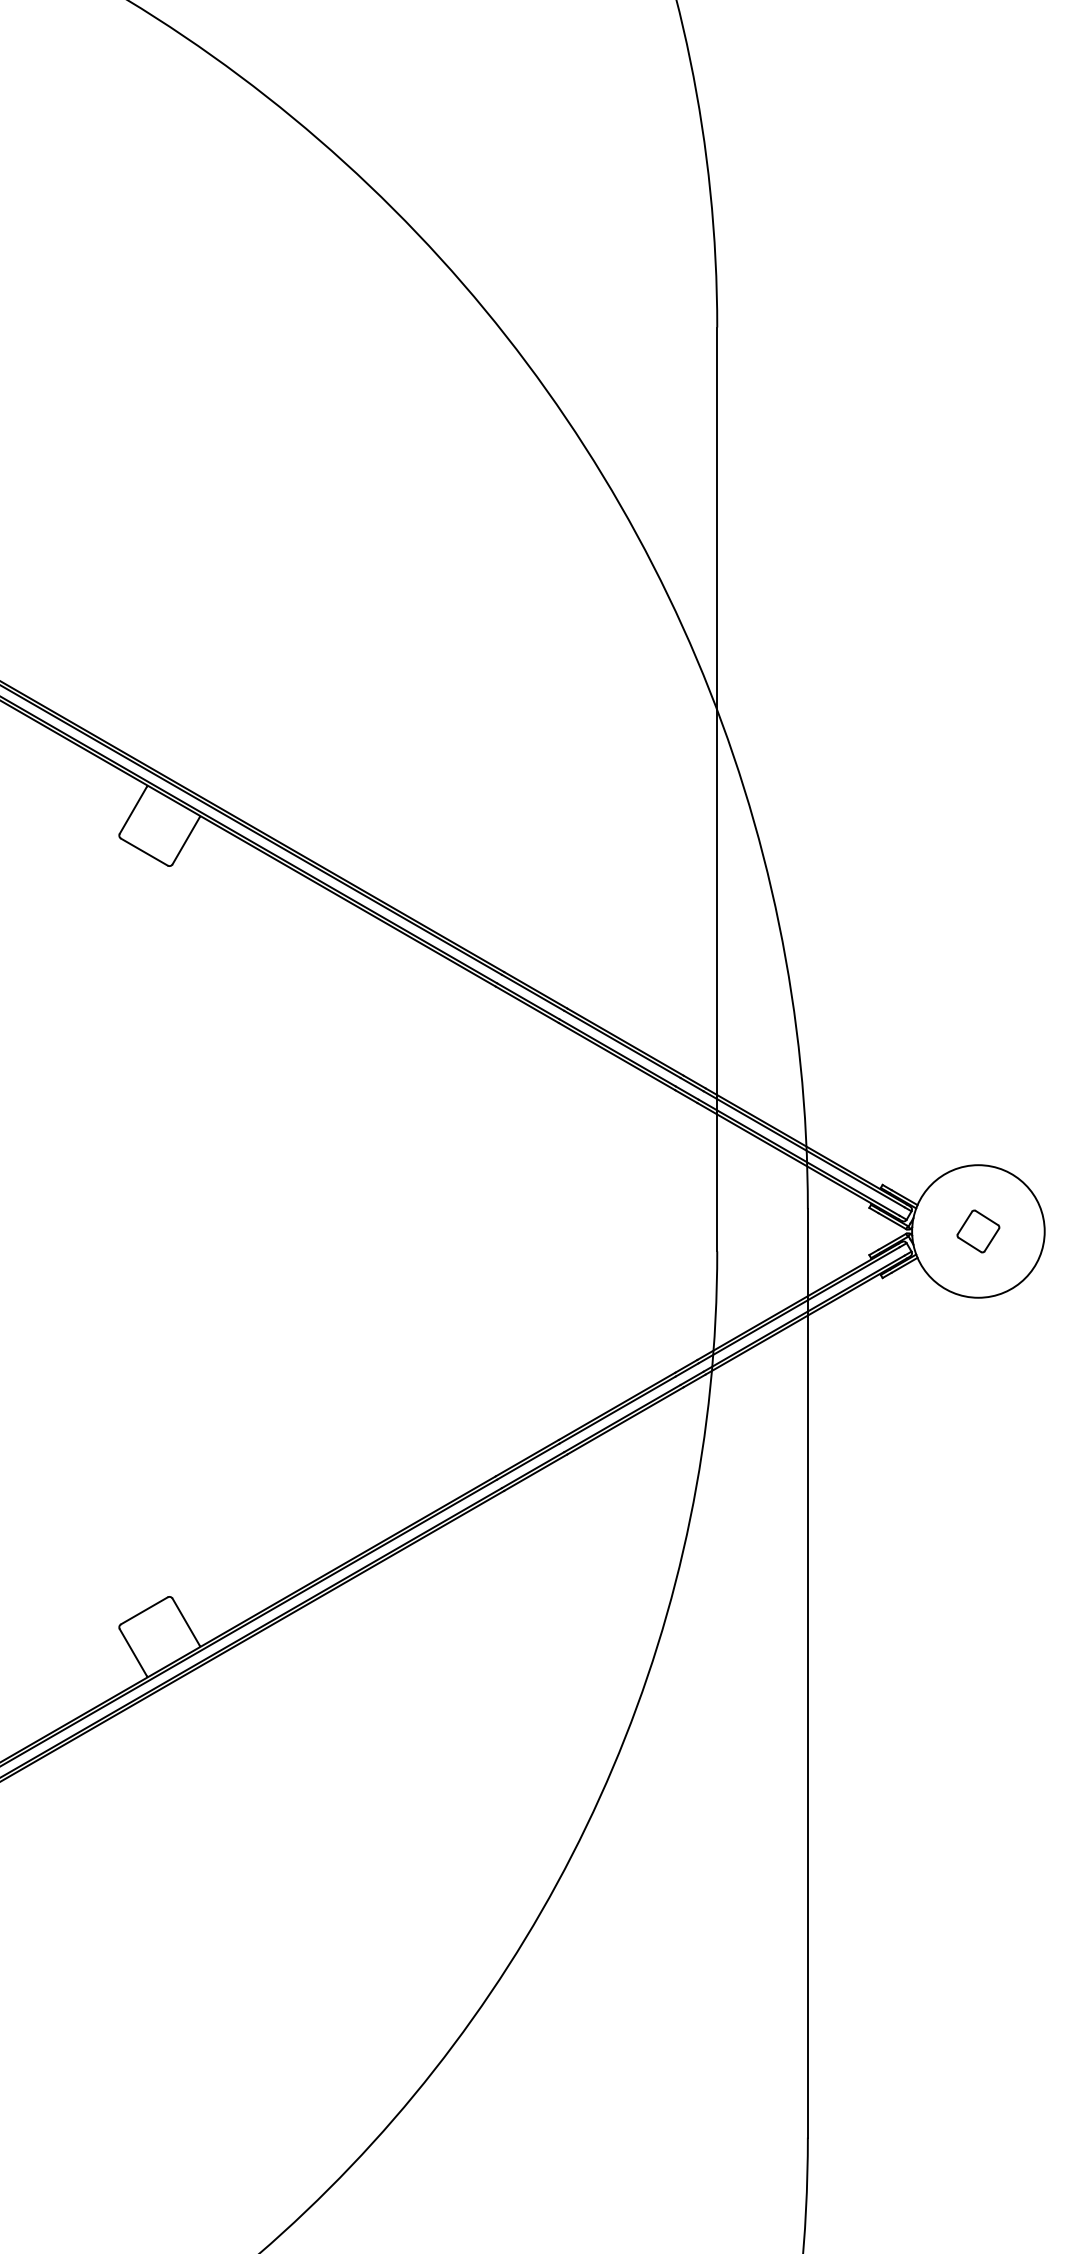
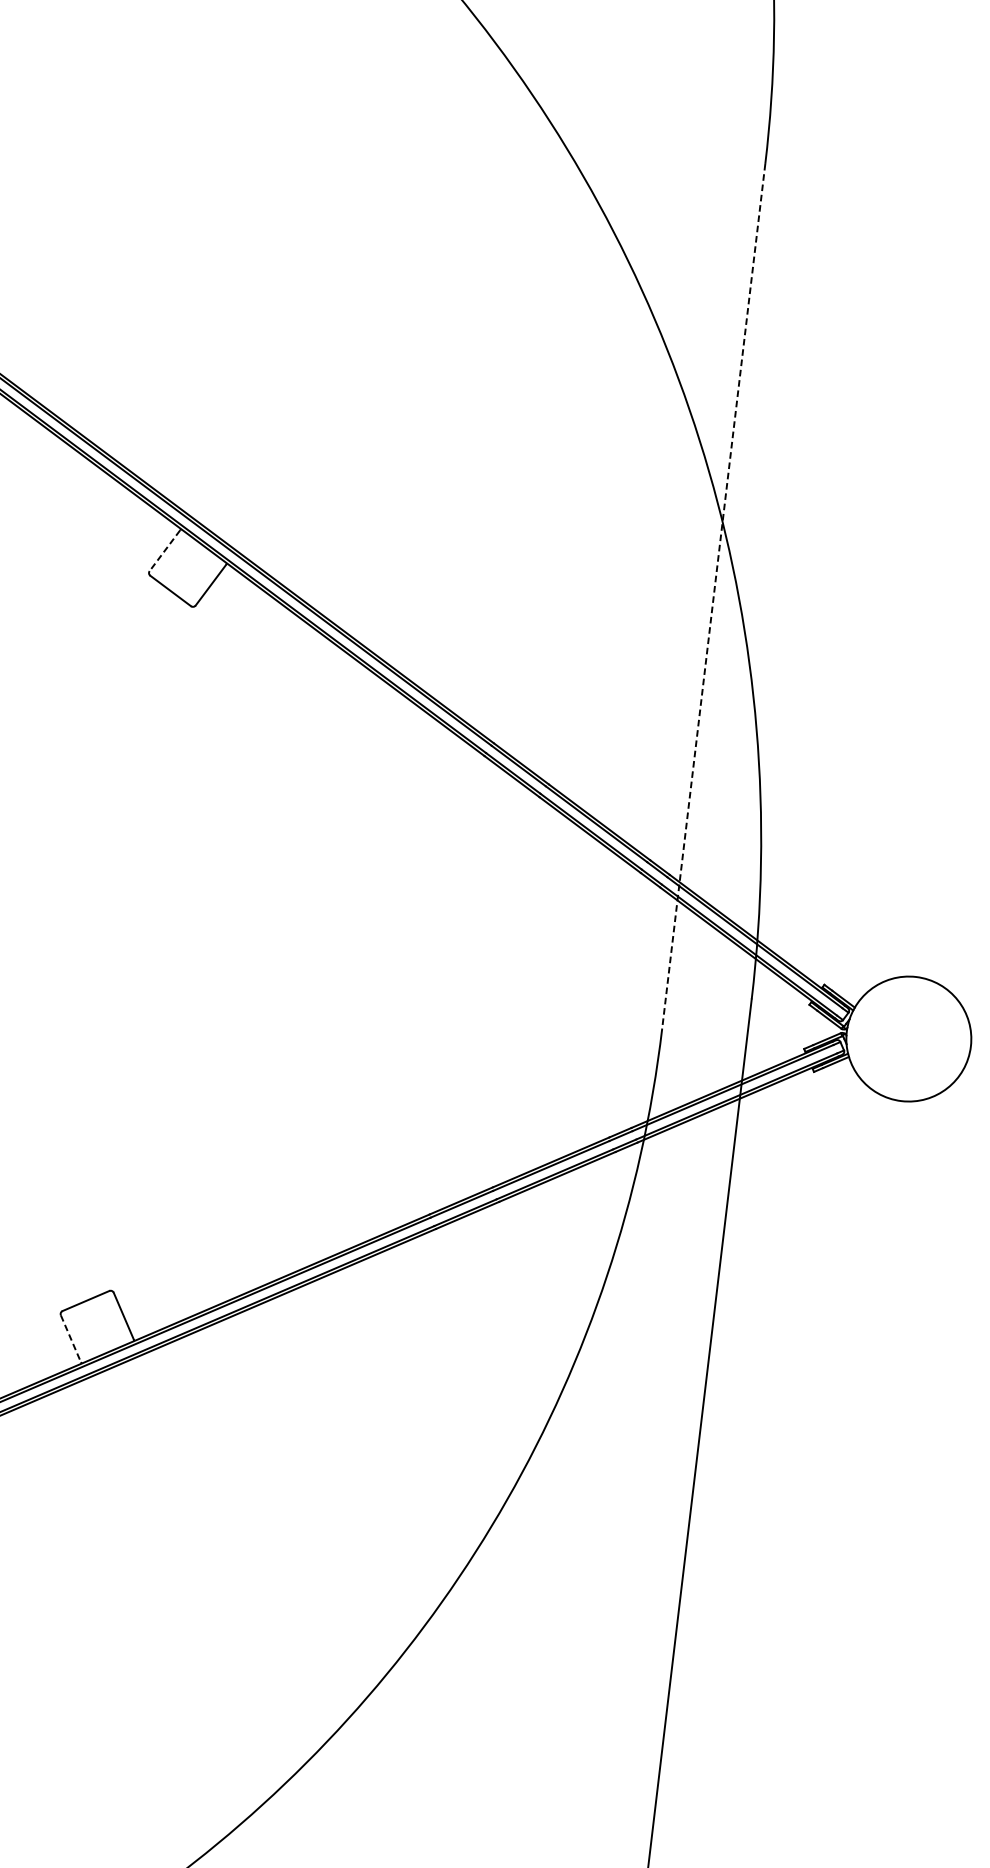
line: (717, 789) -> (713, 596), solid -> dashed
line: (133, 810) -> (165, 550), solid -> dashed
part: (978, 1231) -> (908, 1039), removed
line: (133, 1652) -> (71, 1338), solid -> dashed

